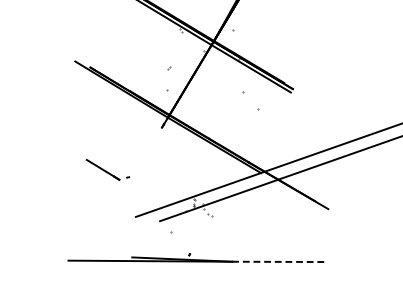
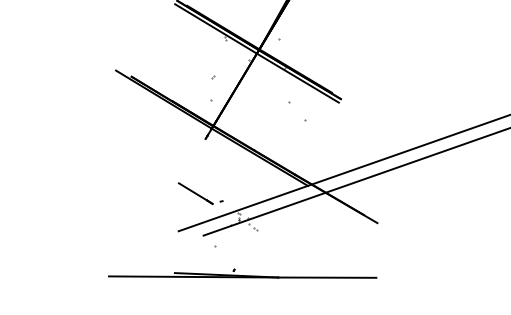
part: (107, 169) -> (200, 193), moved
line: (279, 261) -> (327, 277), dashed -> solid

